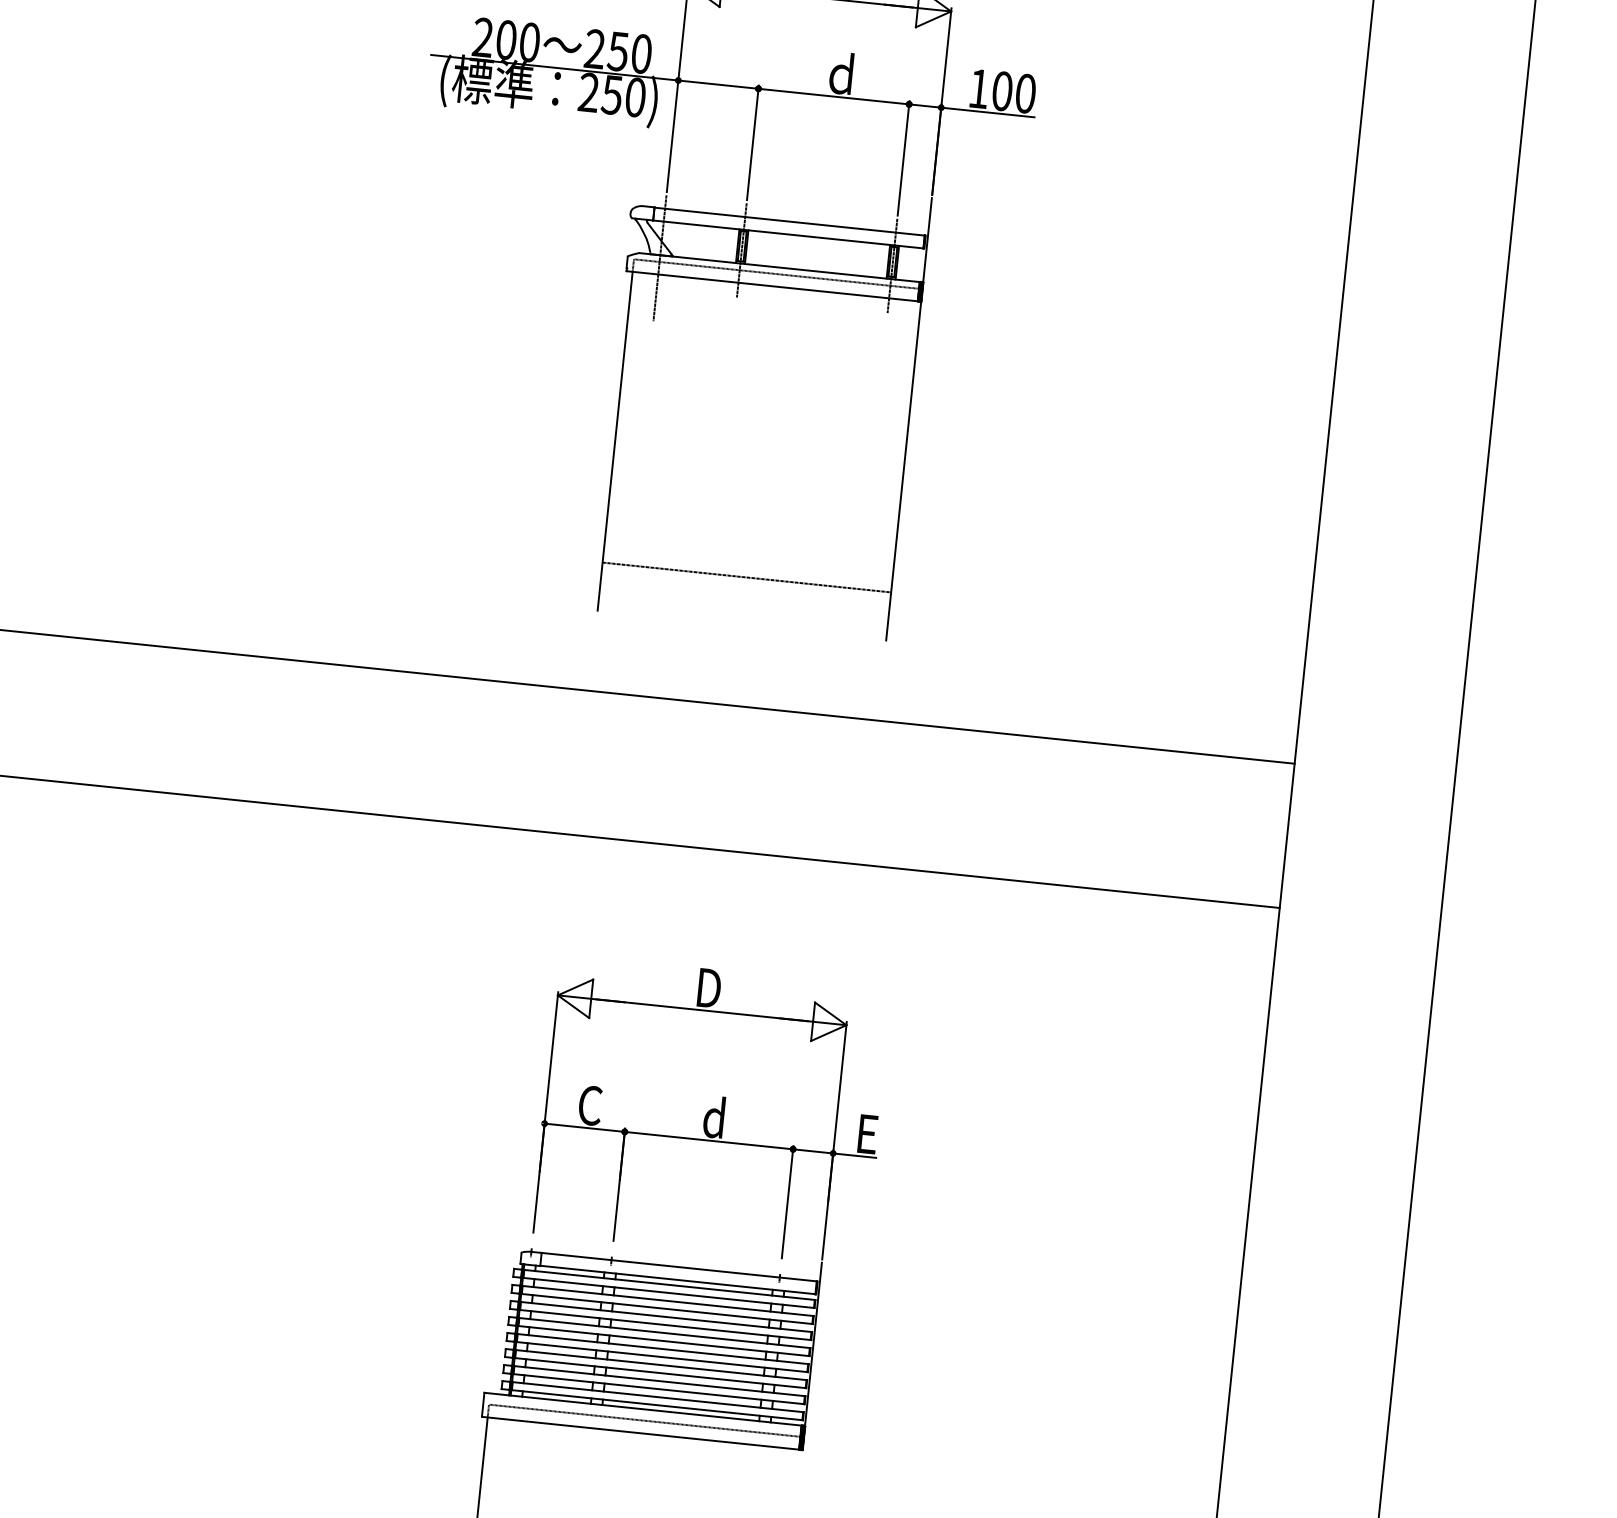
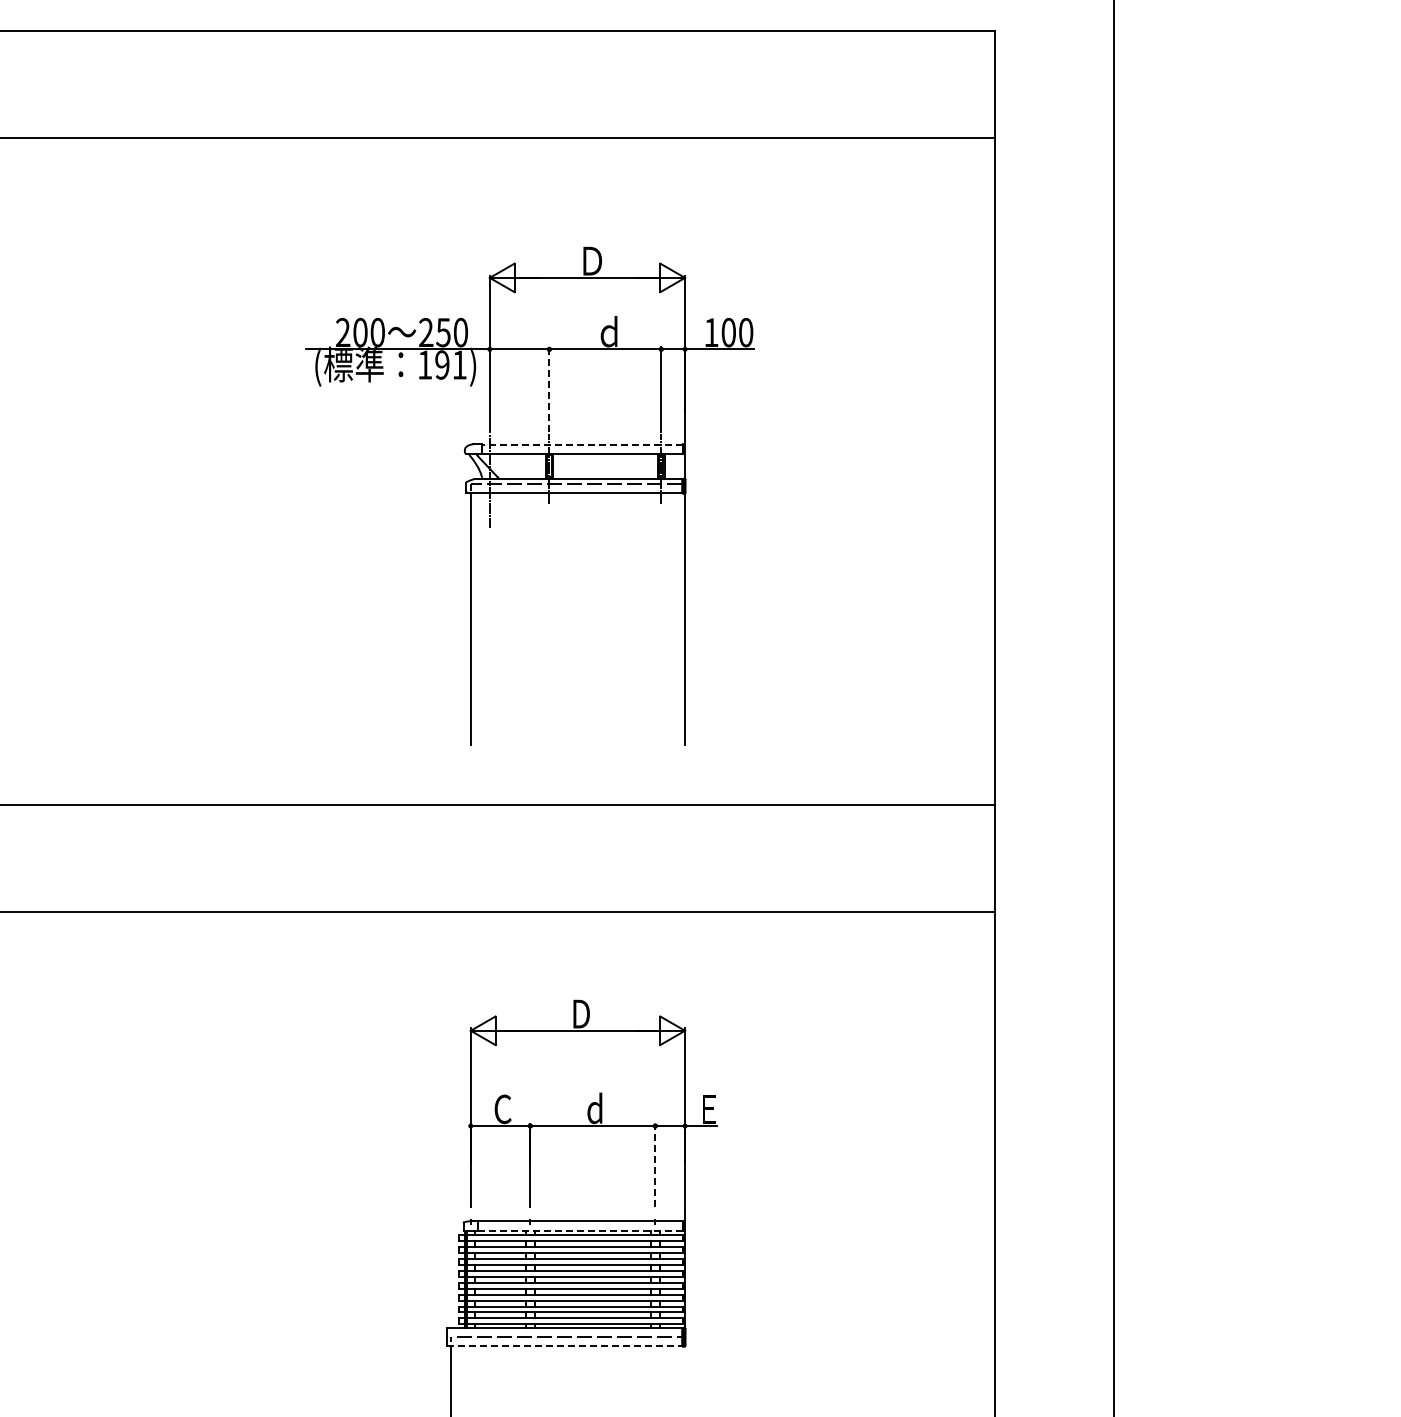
text: (612, 94) -> (442, 364), 250) -> 191)
line: (753, 142) -> (549, 389), solid -> dashed
line: (788, 221) -> (581, 444), solid -> dashed
line: (746, 577) -> (577, 709), removed
line: (787, 1202) -> (655, 1165), solid -> dashed
line: (677, 1279) -> (580, 1230), solid -> dashed
line: (642, 1433) -> (566, 1346), solid -> dashed

